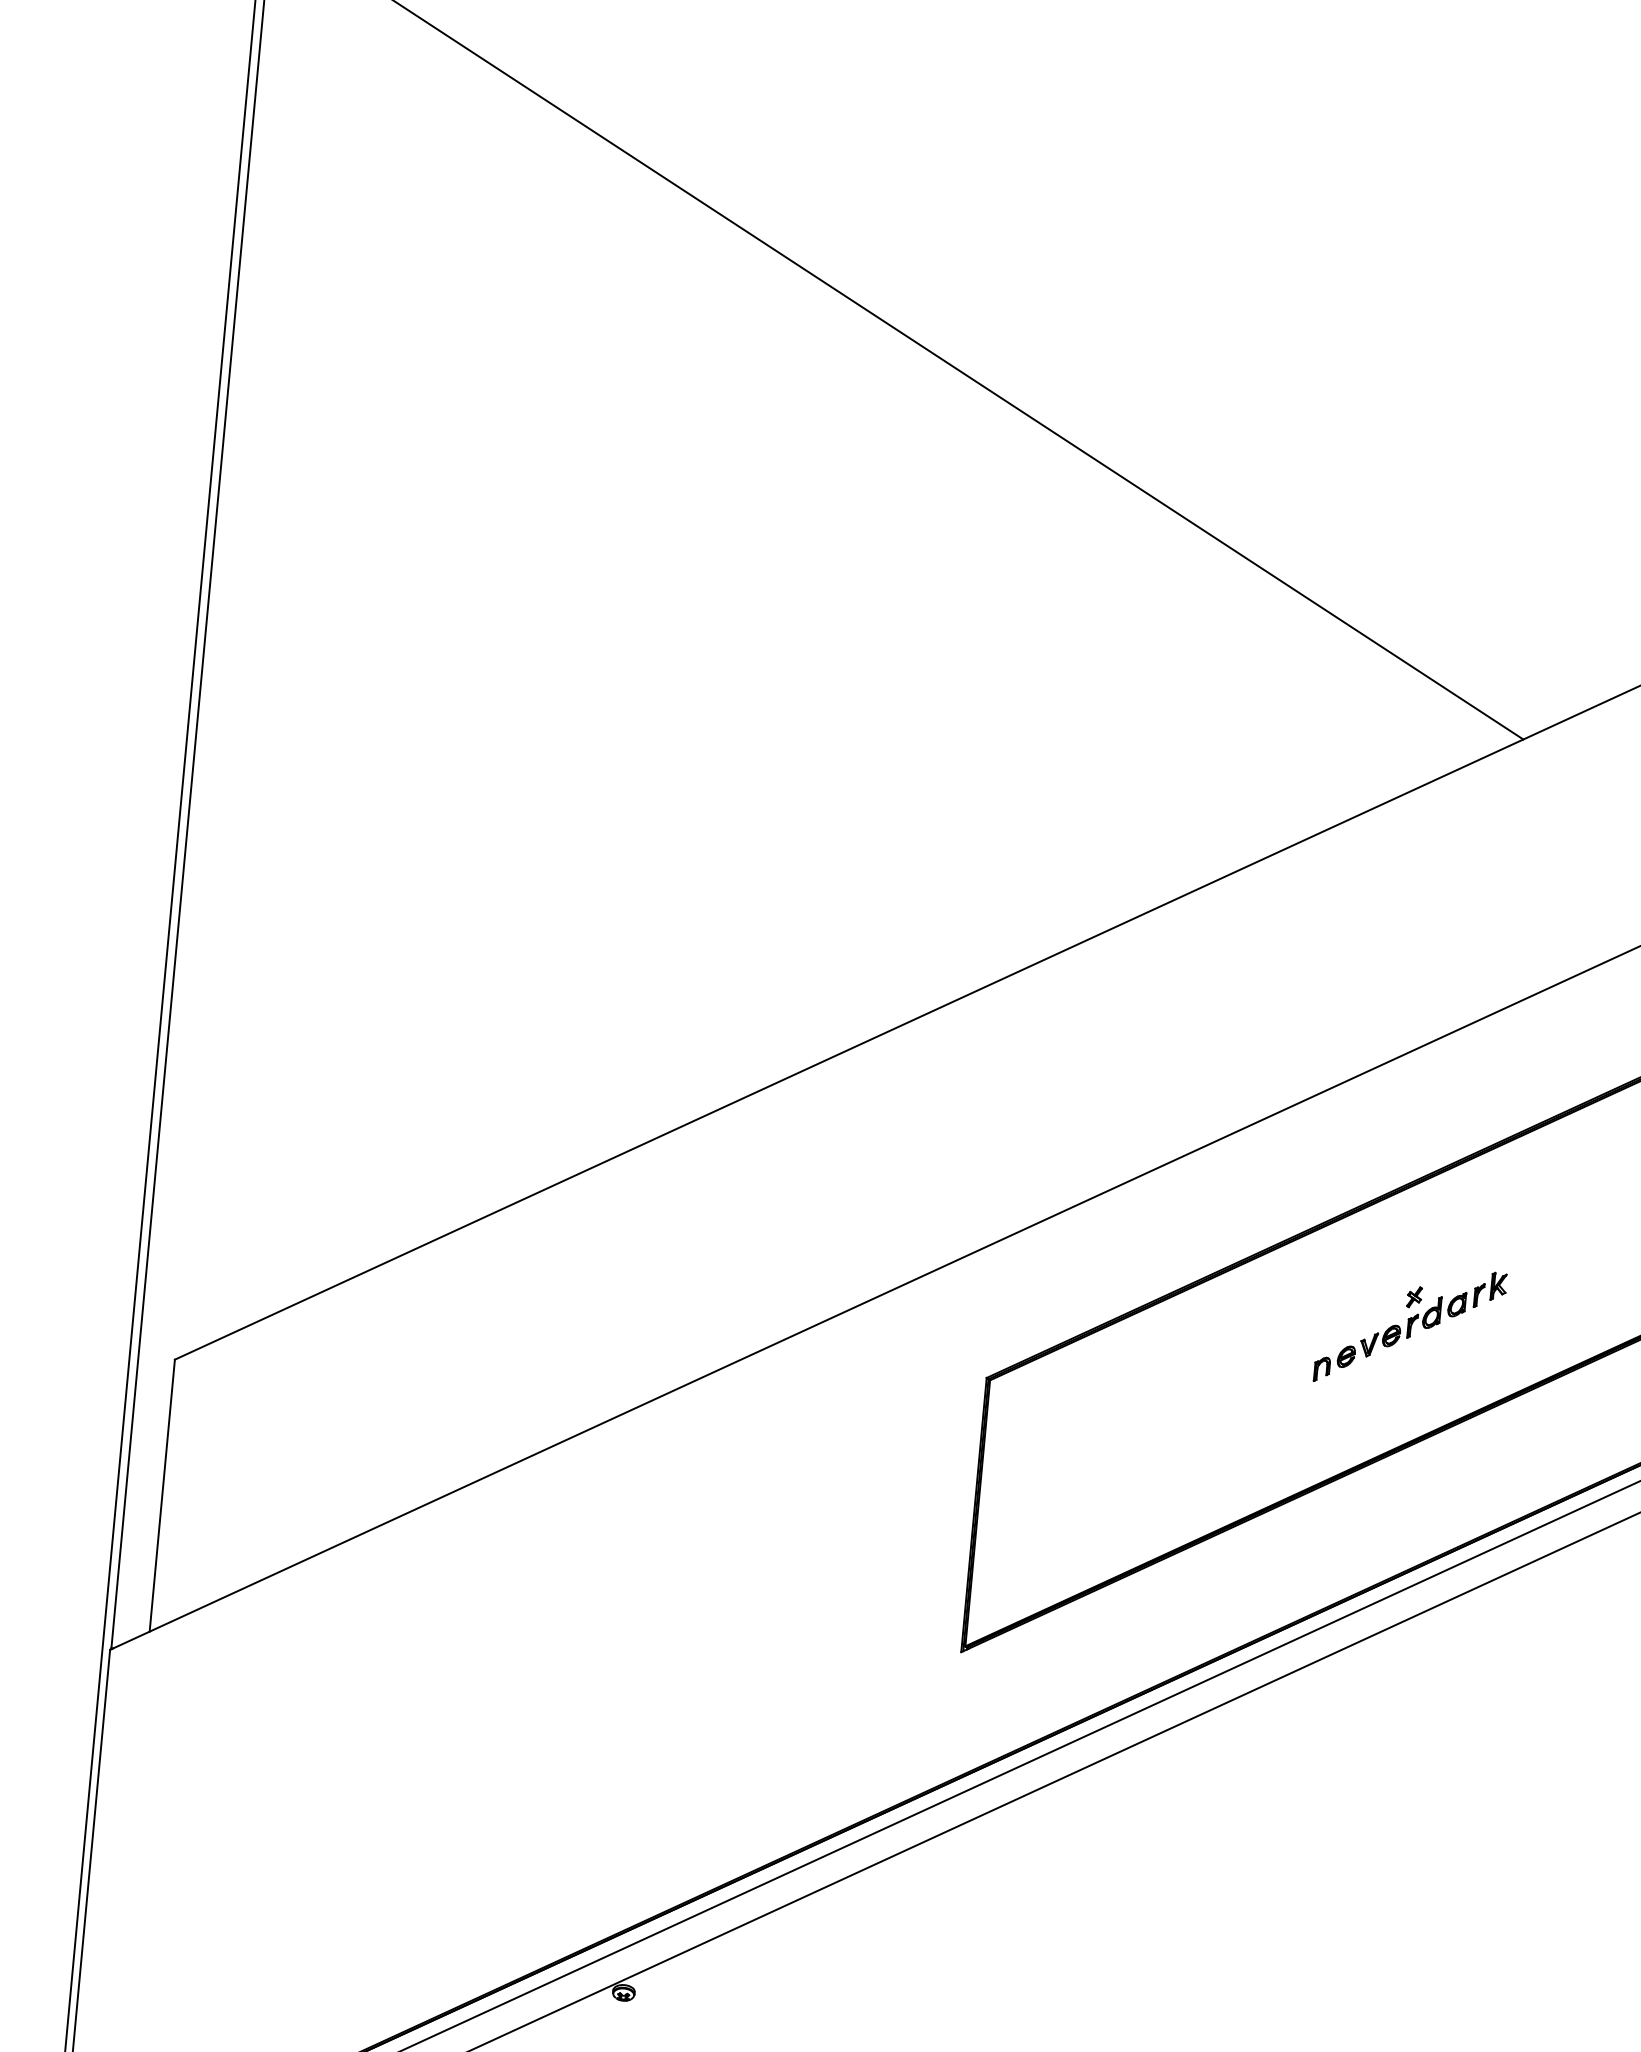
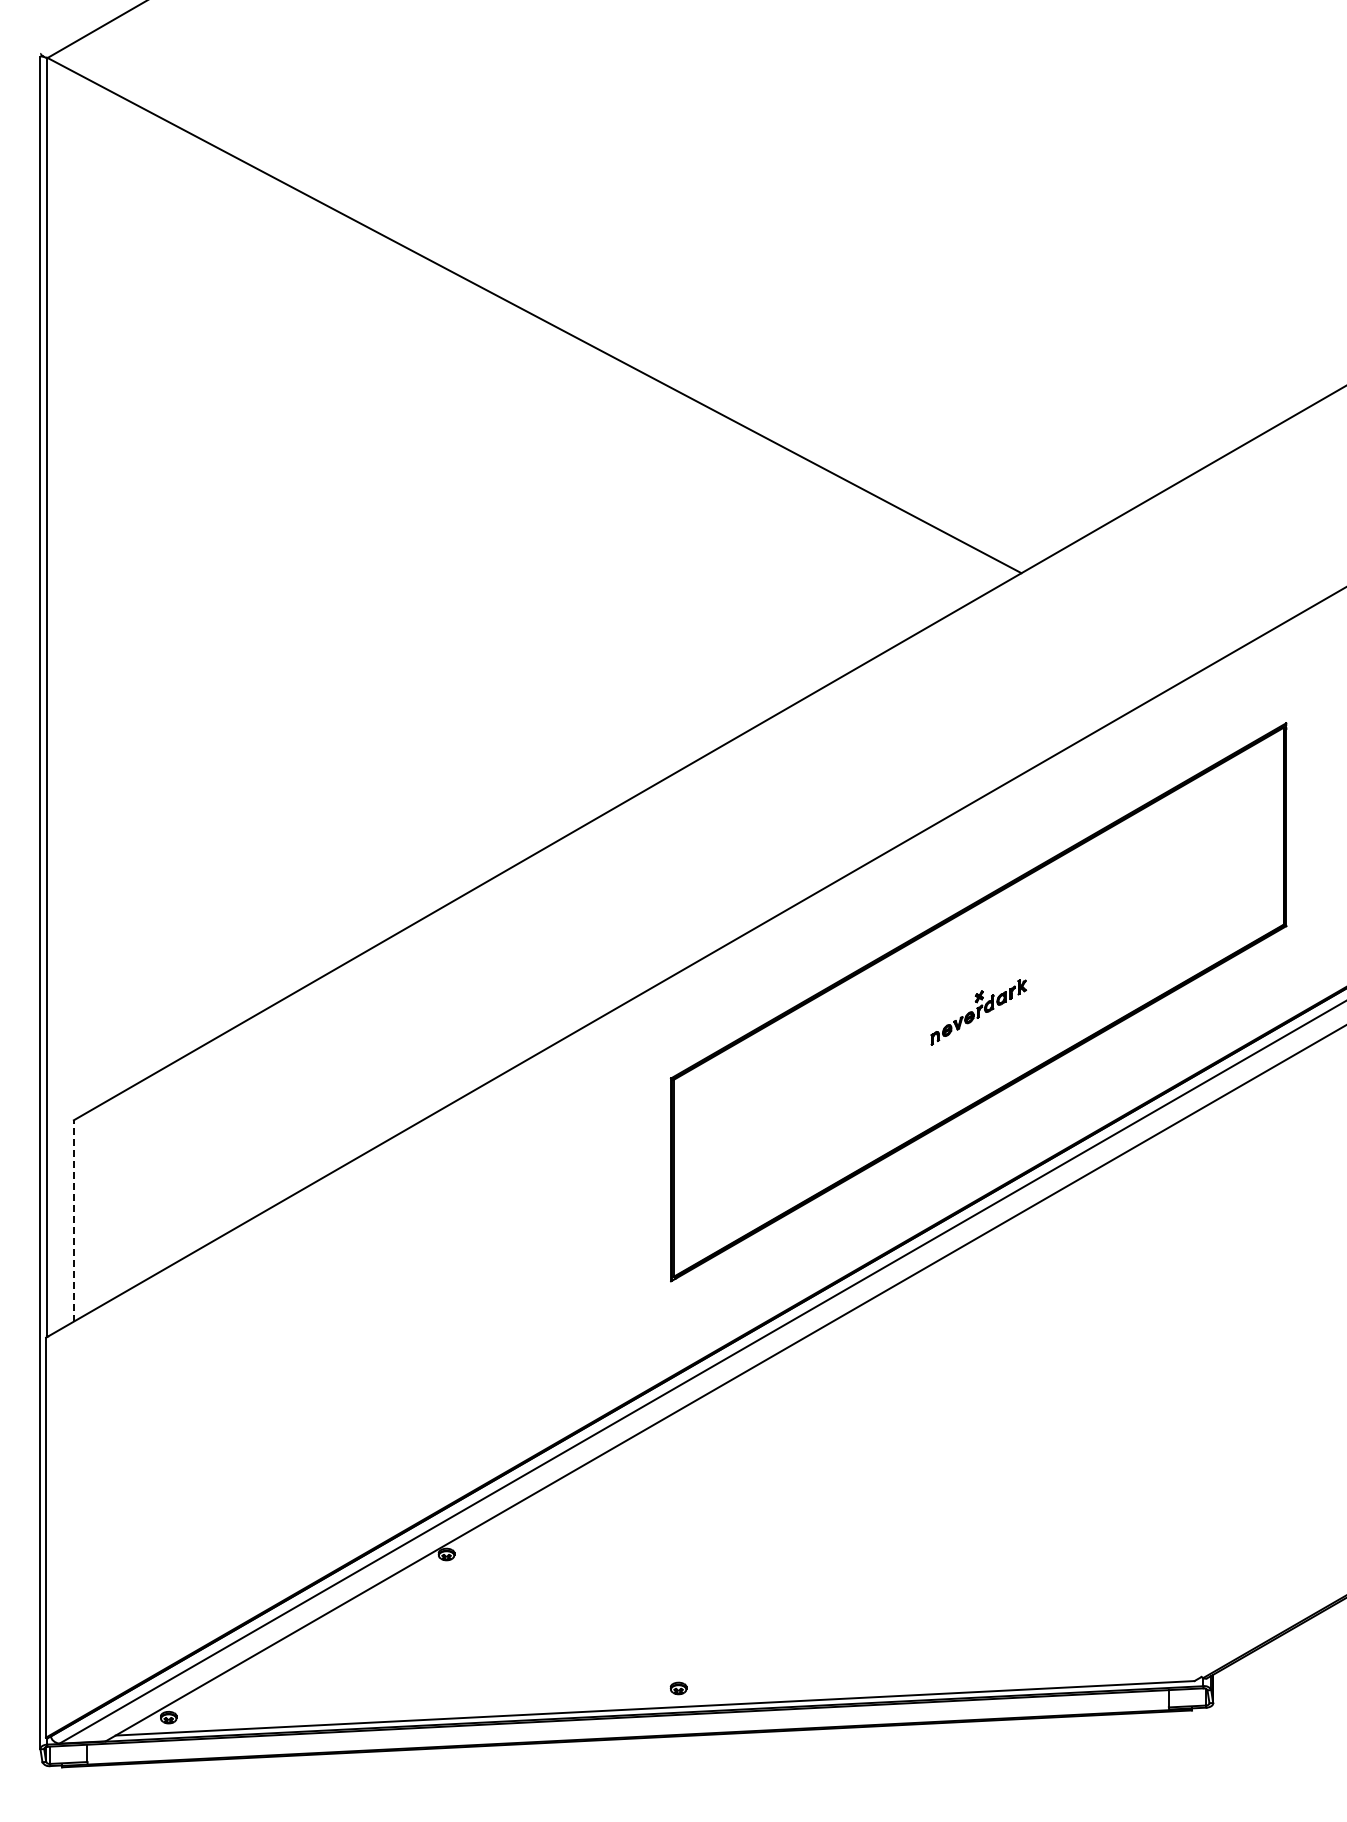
part: (1410, 1327) -> (978, 1012), size x0.7
line: (161, 1495) -> (73, 1220), solid -> dashed

